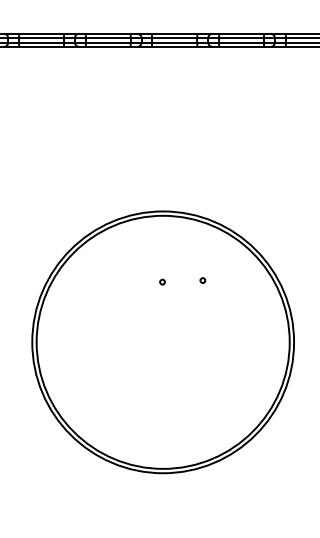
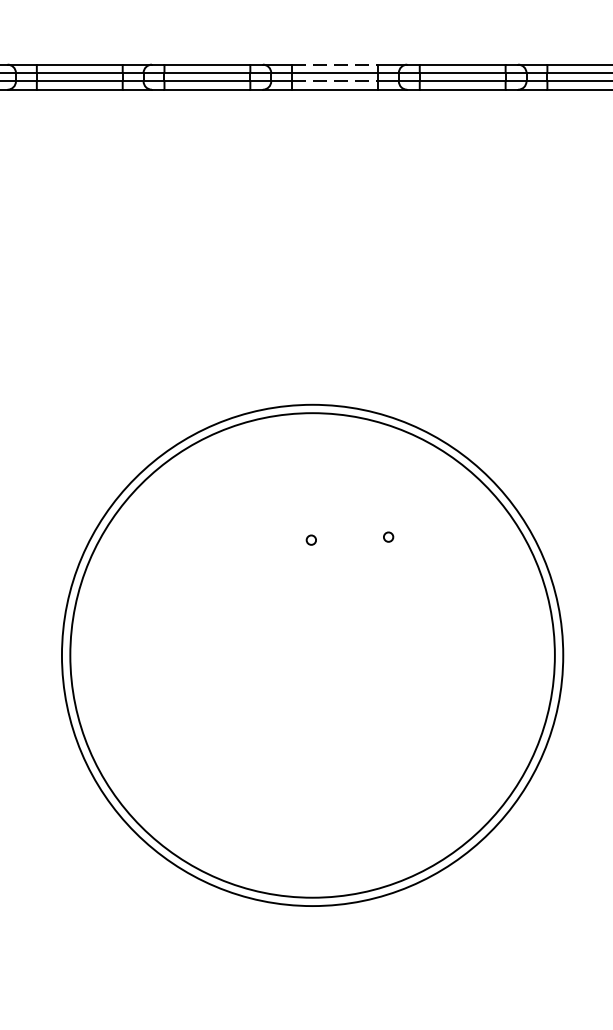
line: (175, 33) -> (336, 64), solid -> dashed
line: (175, 42) -> (336, 81), solid -> dashed

